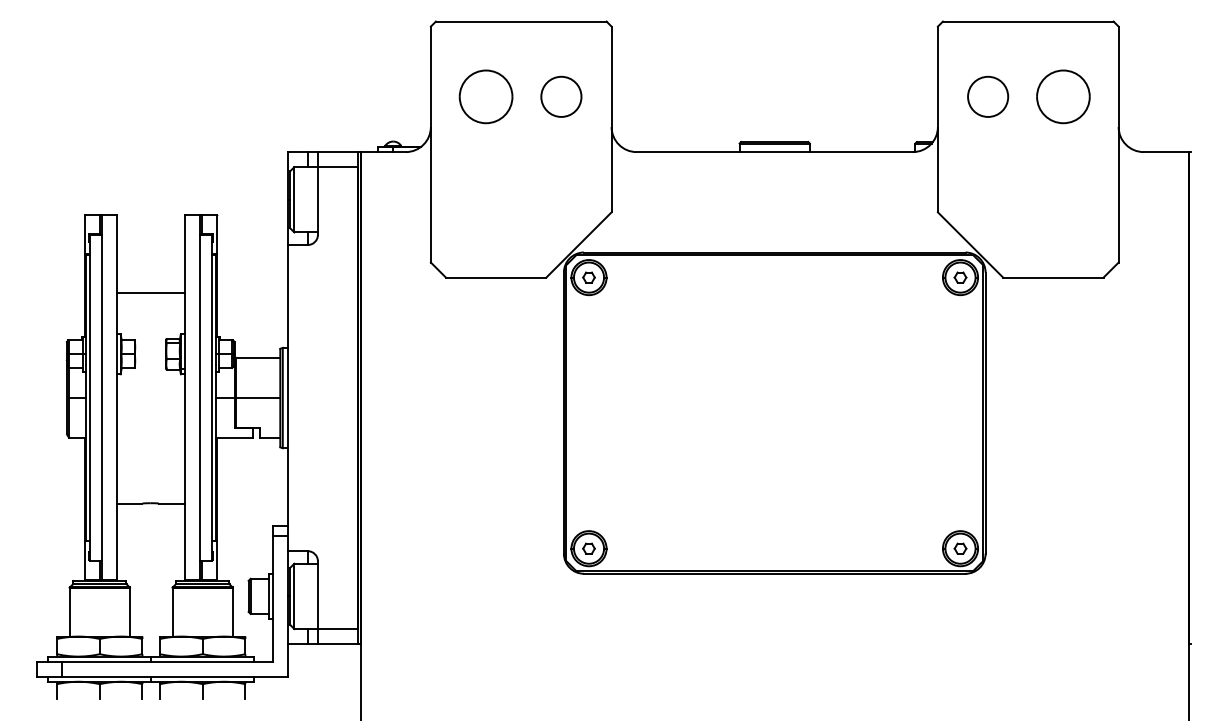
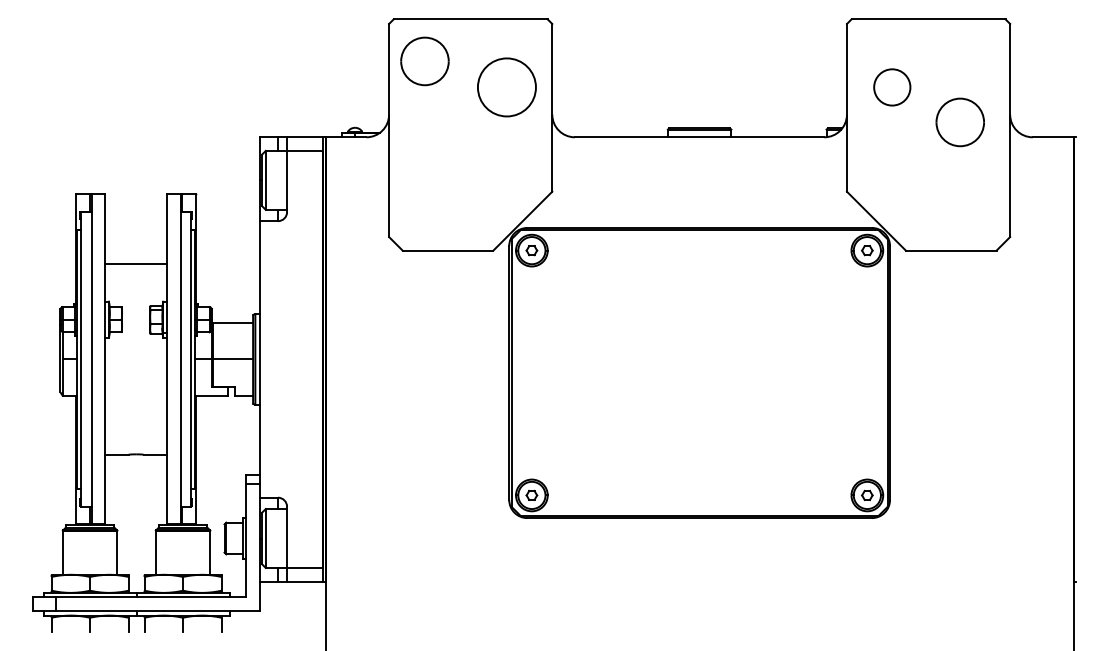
part: (485, 96) -> (424, 61), moved
circle: (560, 96) -> (506, 87), size x1.6
part: (1062, 96) -> (959, 122), moved

